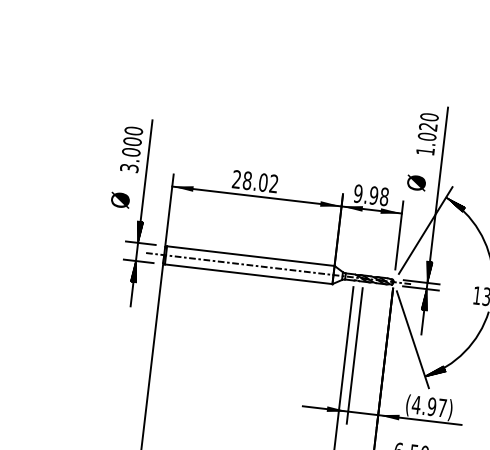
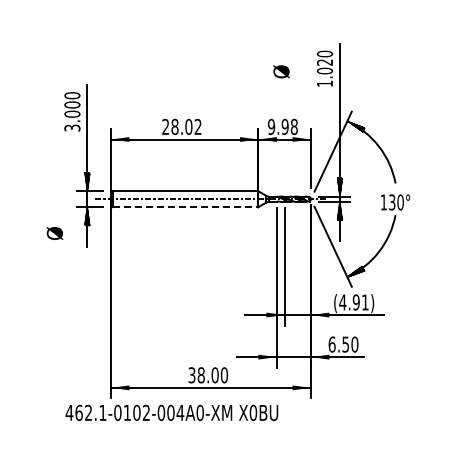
text: (416, 182) -> (281, 71), moved
text: (119, 200) -> (54, 233), moved
line: (248, 274) -> (185, 207), solid -> dashed
text: (442, 408) -> (365, 302), (4.97) -> (4.91)

